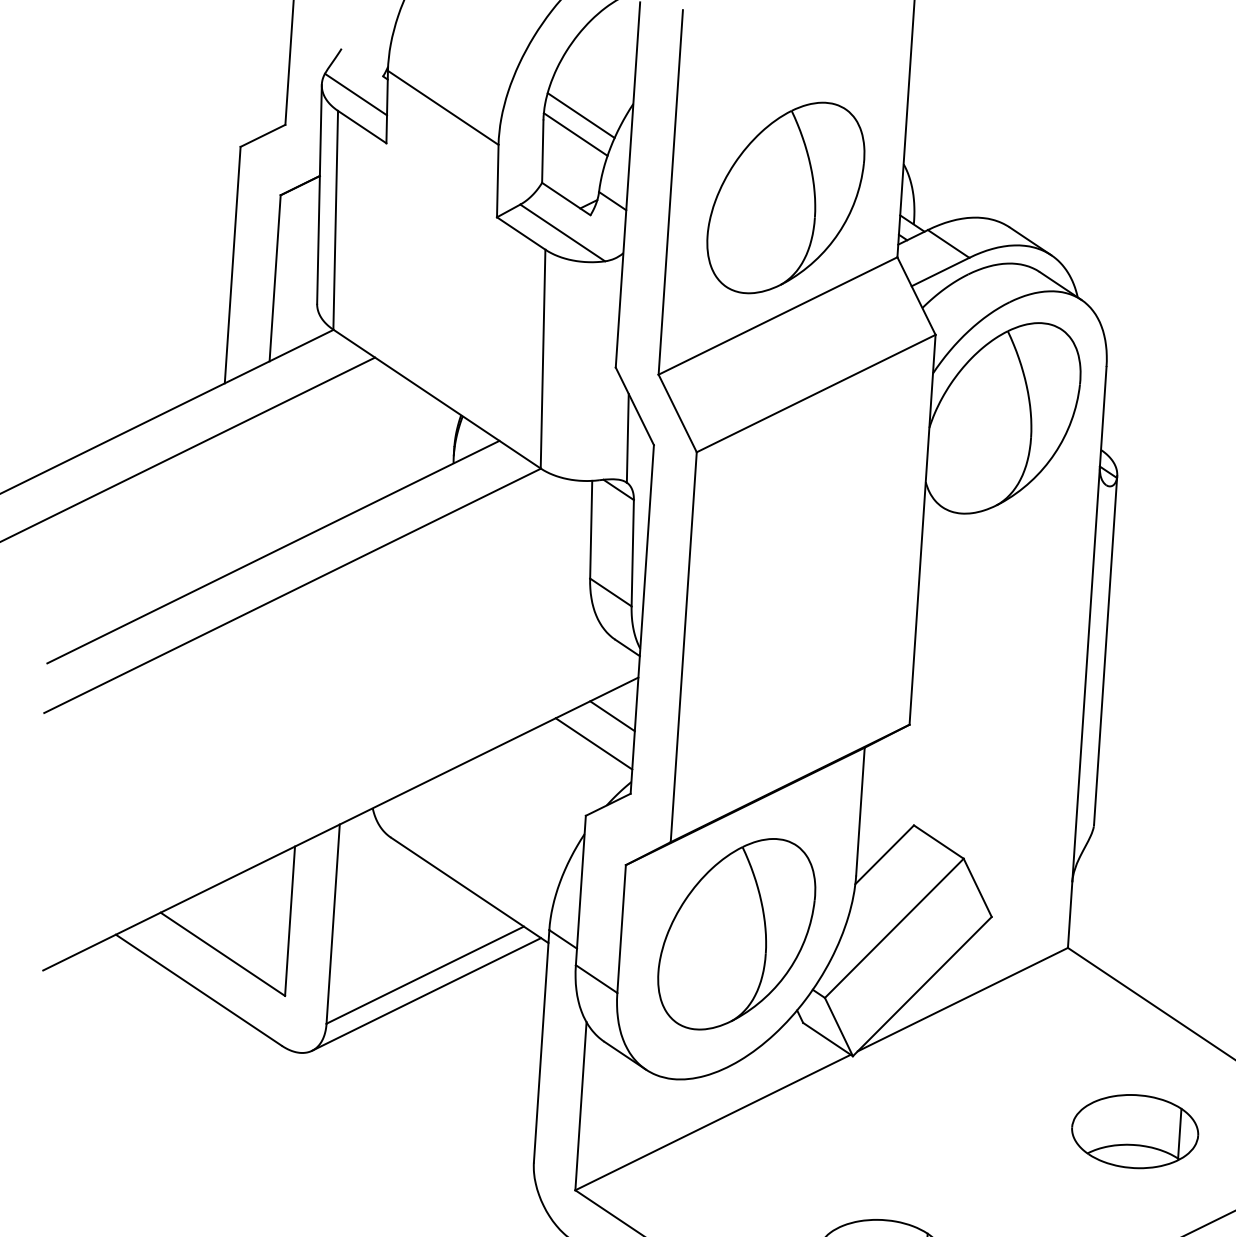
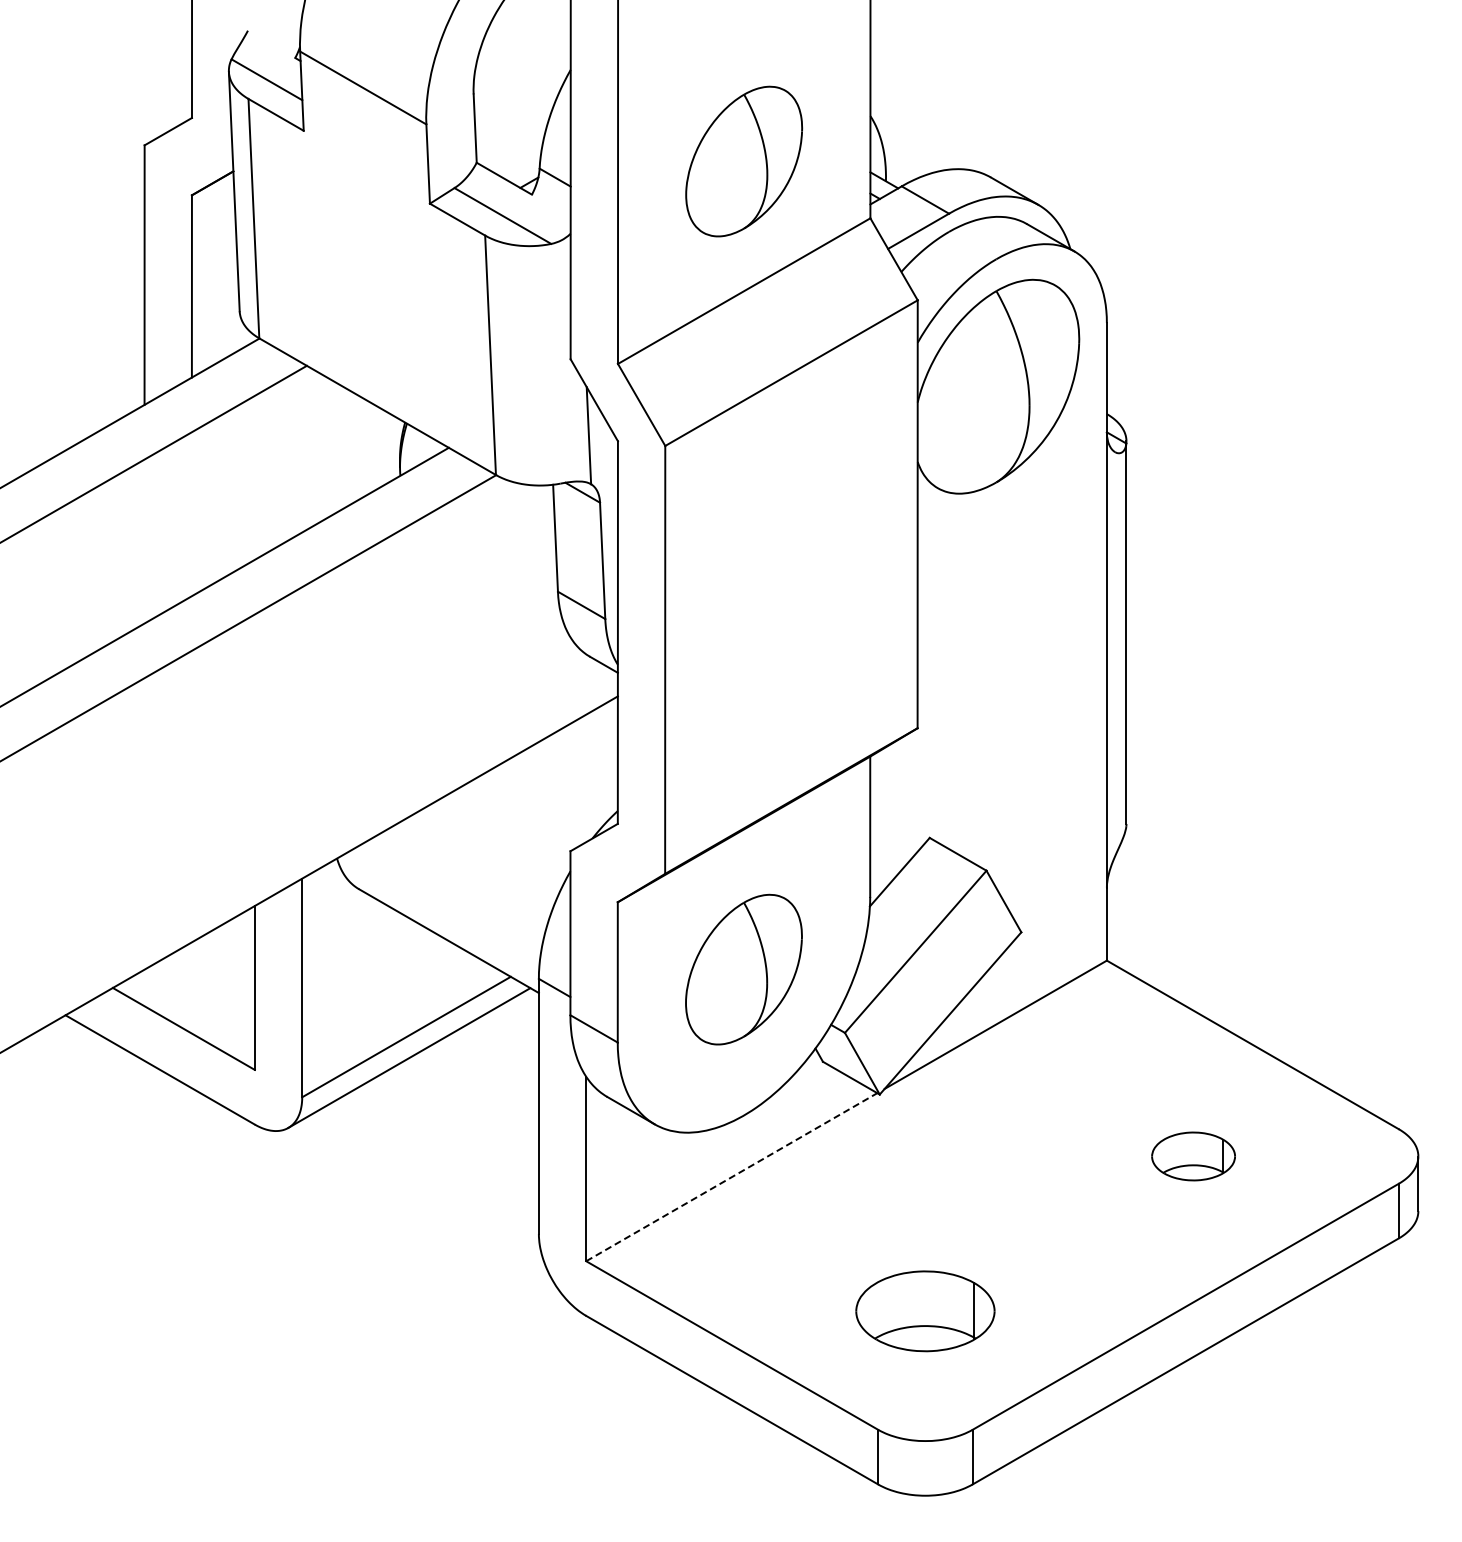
line: (581, 115) -> (514, 86), removed
line: (575, 134) -> (509, 107), removed
part: (785, 197) -> (743, 161), size x0.7
line: (611, 716) -> (591, 740), removed
line: (593, 743) -> (573, 771), removed
part: (736, 934) -> (743, 969), size x0.7
line: (713, 1121) -> (732, 1176), solid -> dashed
part: (1135, 1131) -> (1193, 1156), size x0.6

